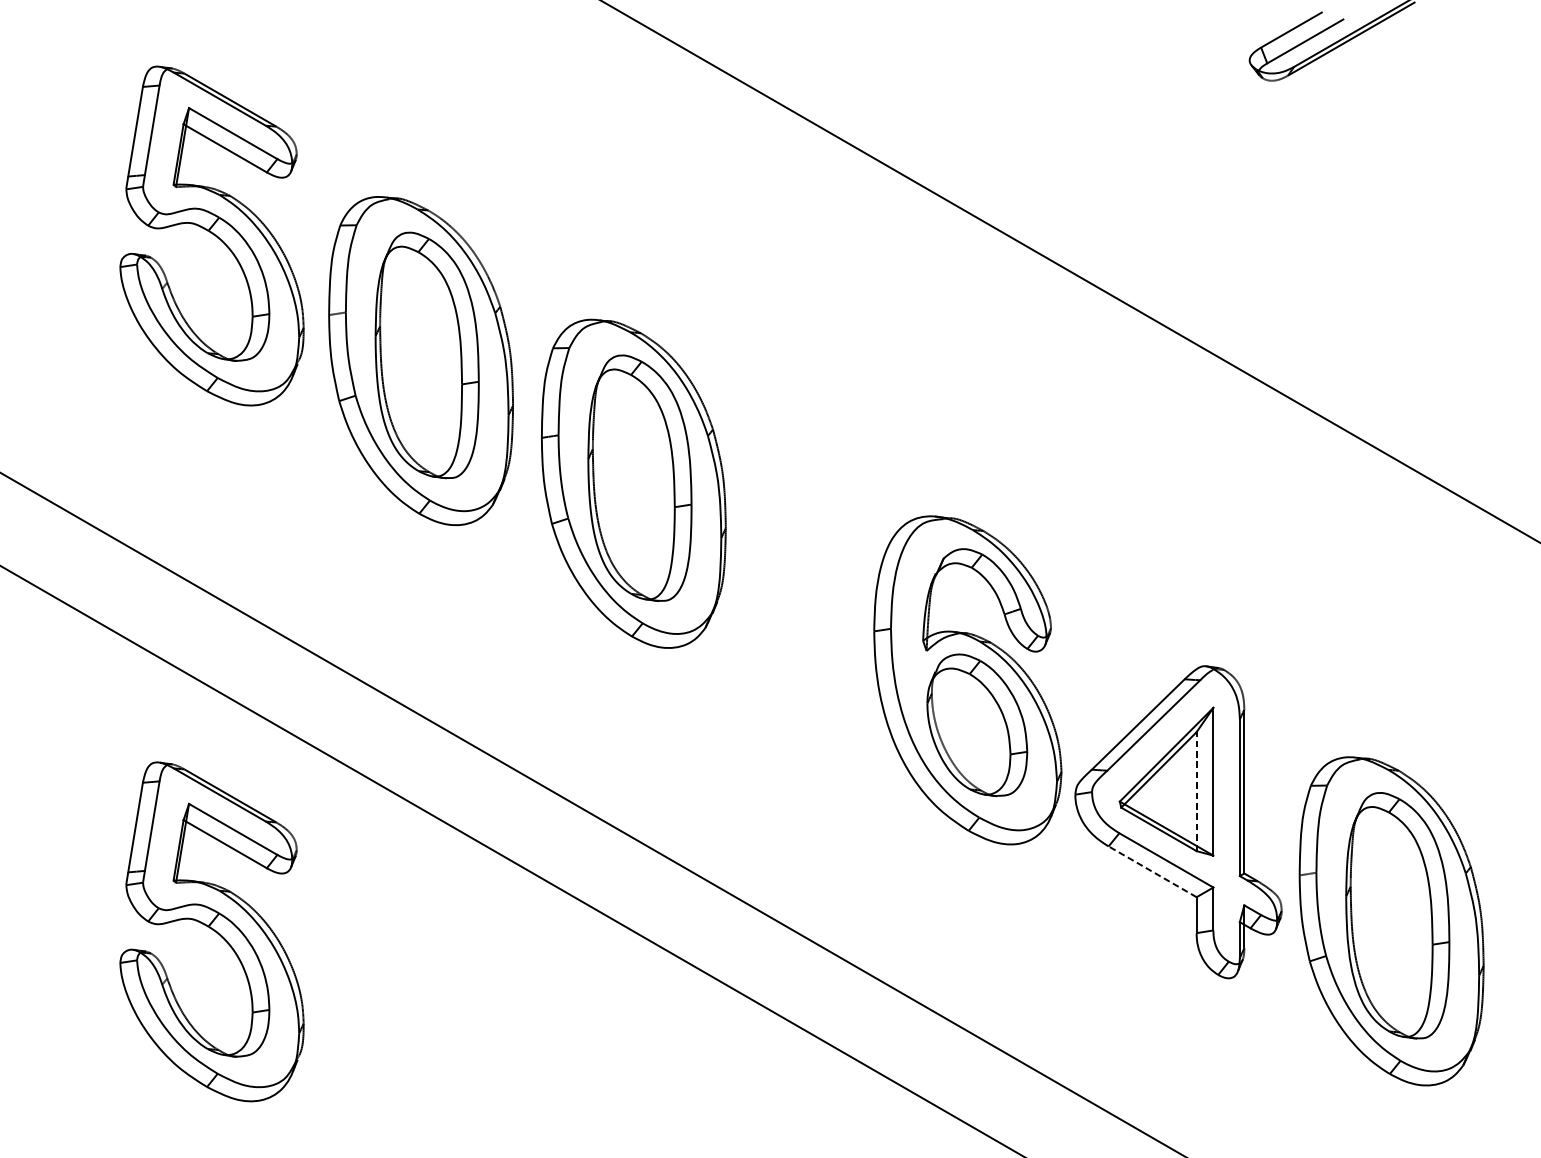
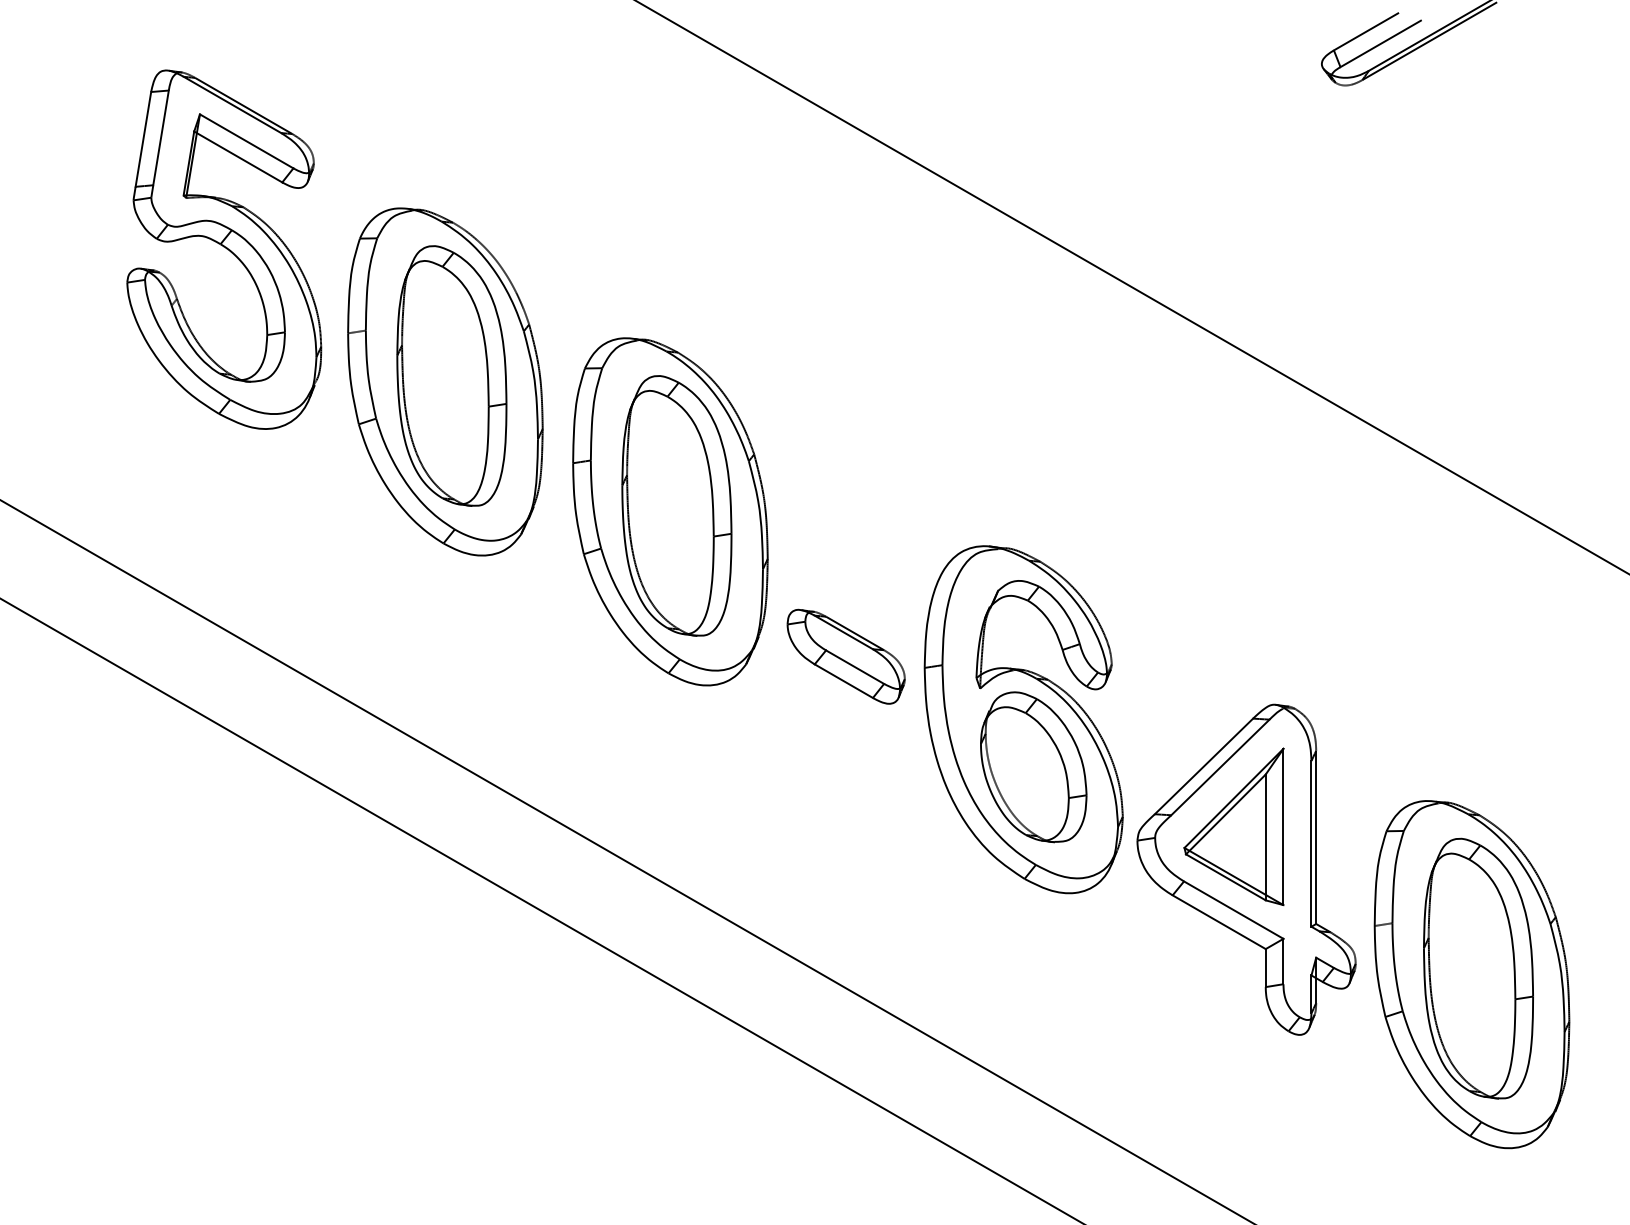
part: (799, 620) -> (845, 656), added
line: (1196, 791) -> (1265, 837), dashed -> solid
line: (1152, 872) -> (1219, 922), dashed -> solid
part: (212, 931) -> (224, 985), removed

